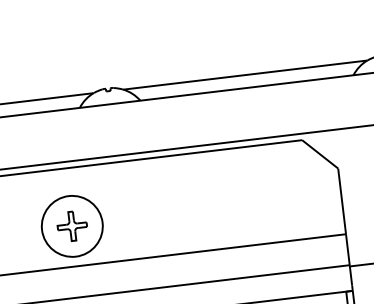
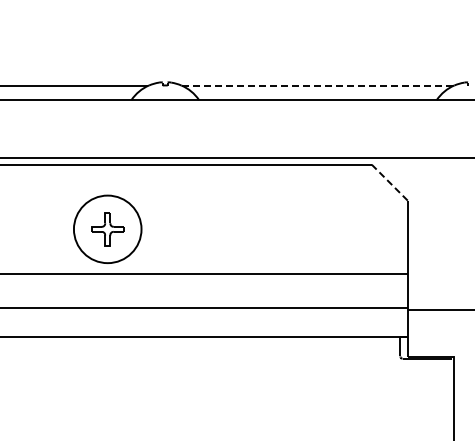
line: (244, 74) -> (317, 85), solid -> dashed
line: (319, 154) -> (389, 182), solid -> dashed

